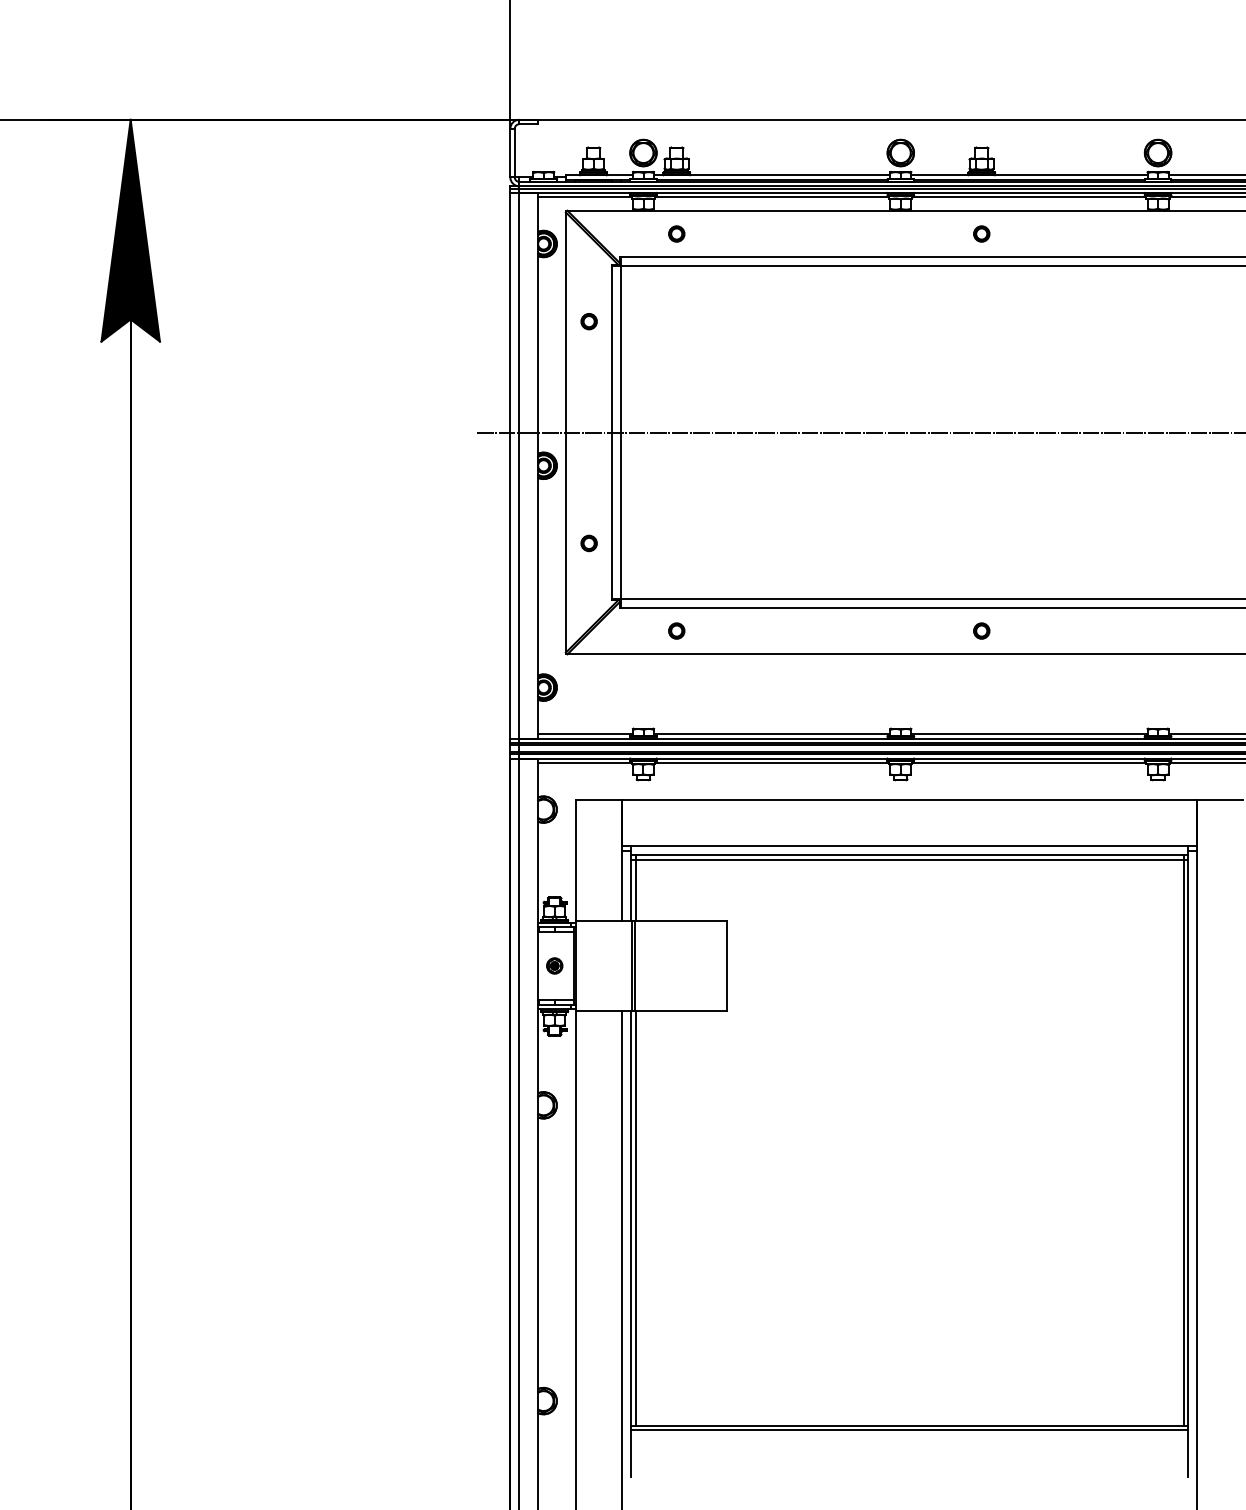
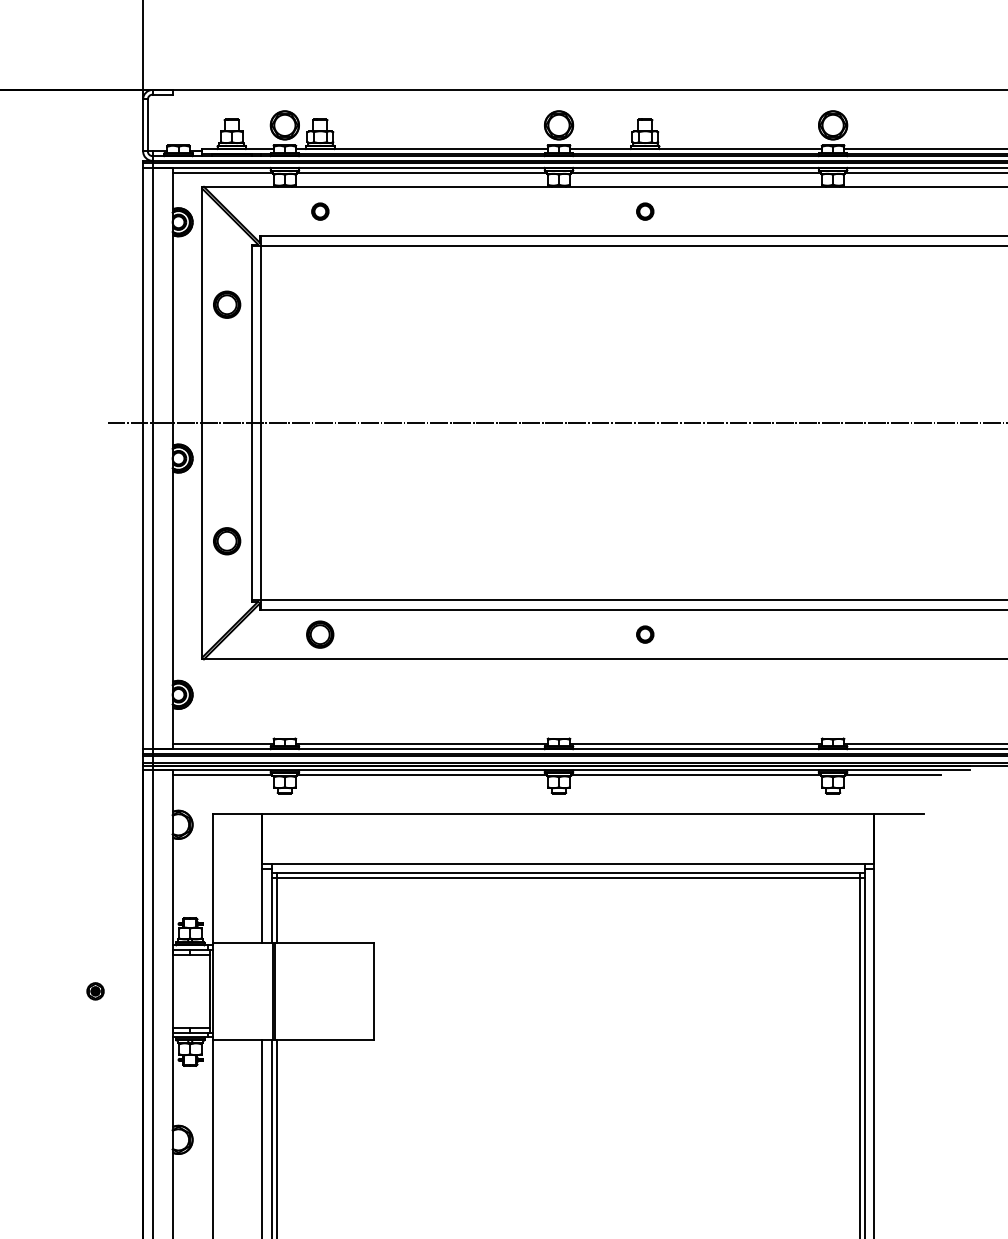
part: (588, 321) -> (226, 304), size x1.6
part: (588, 543) -> (226, 541), size x1.6
part: (676, 630) -> (320, 634), size x1.6
part: (554, 965) -> (95, 990), moved

